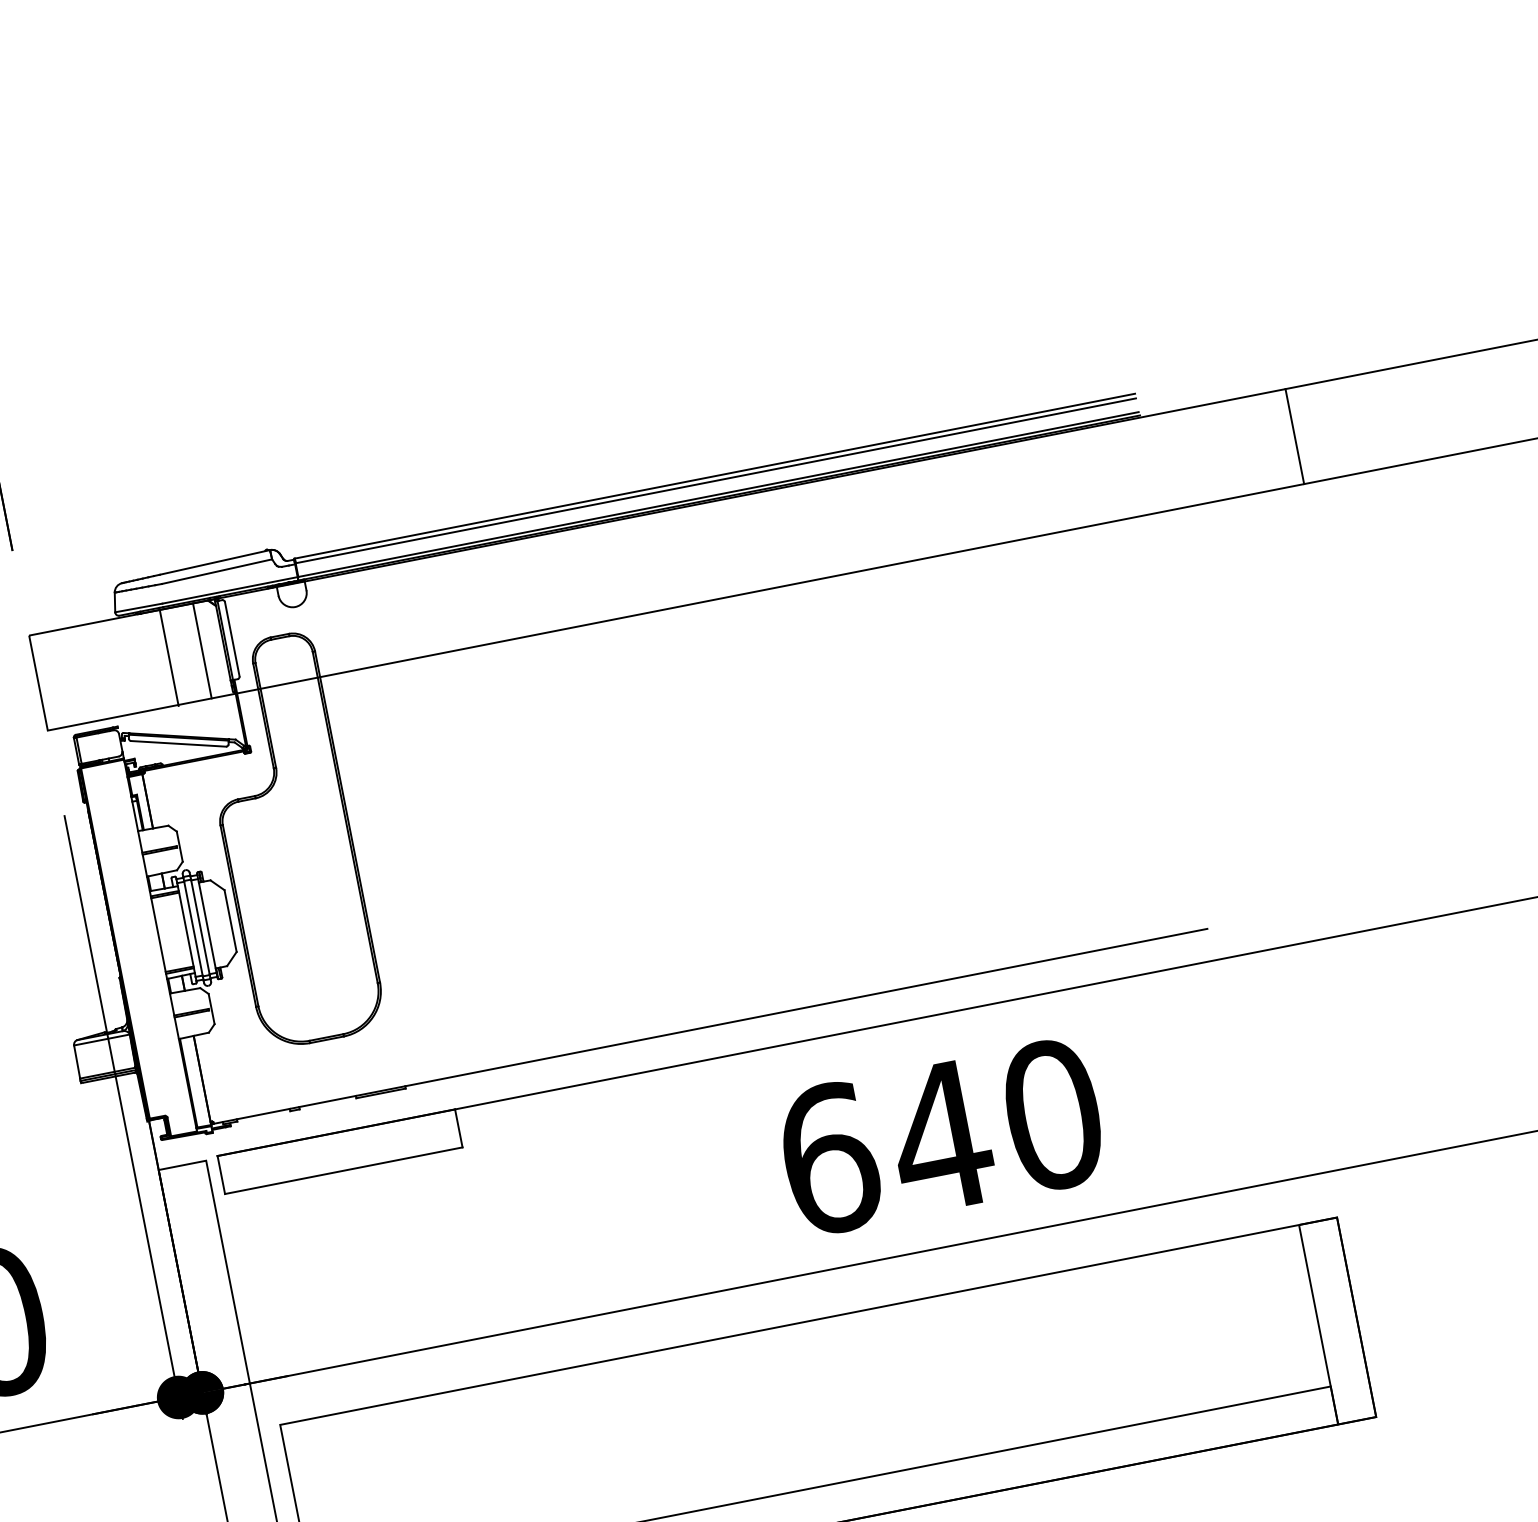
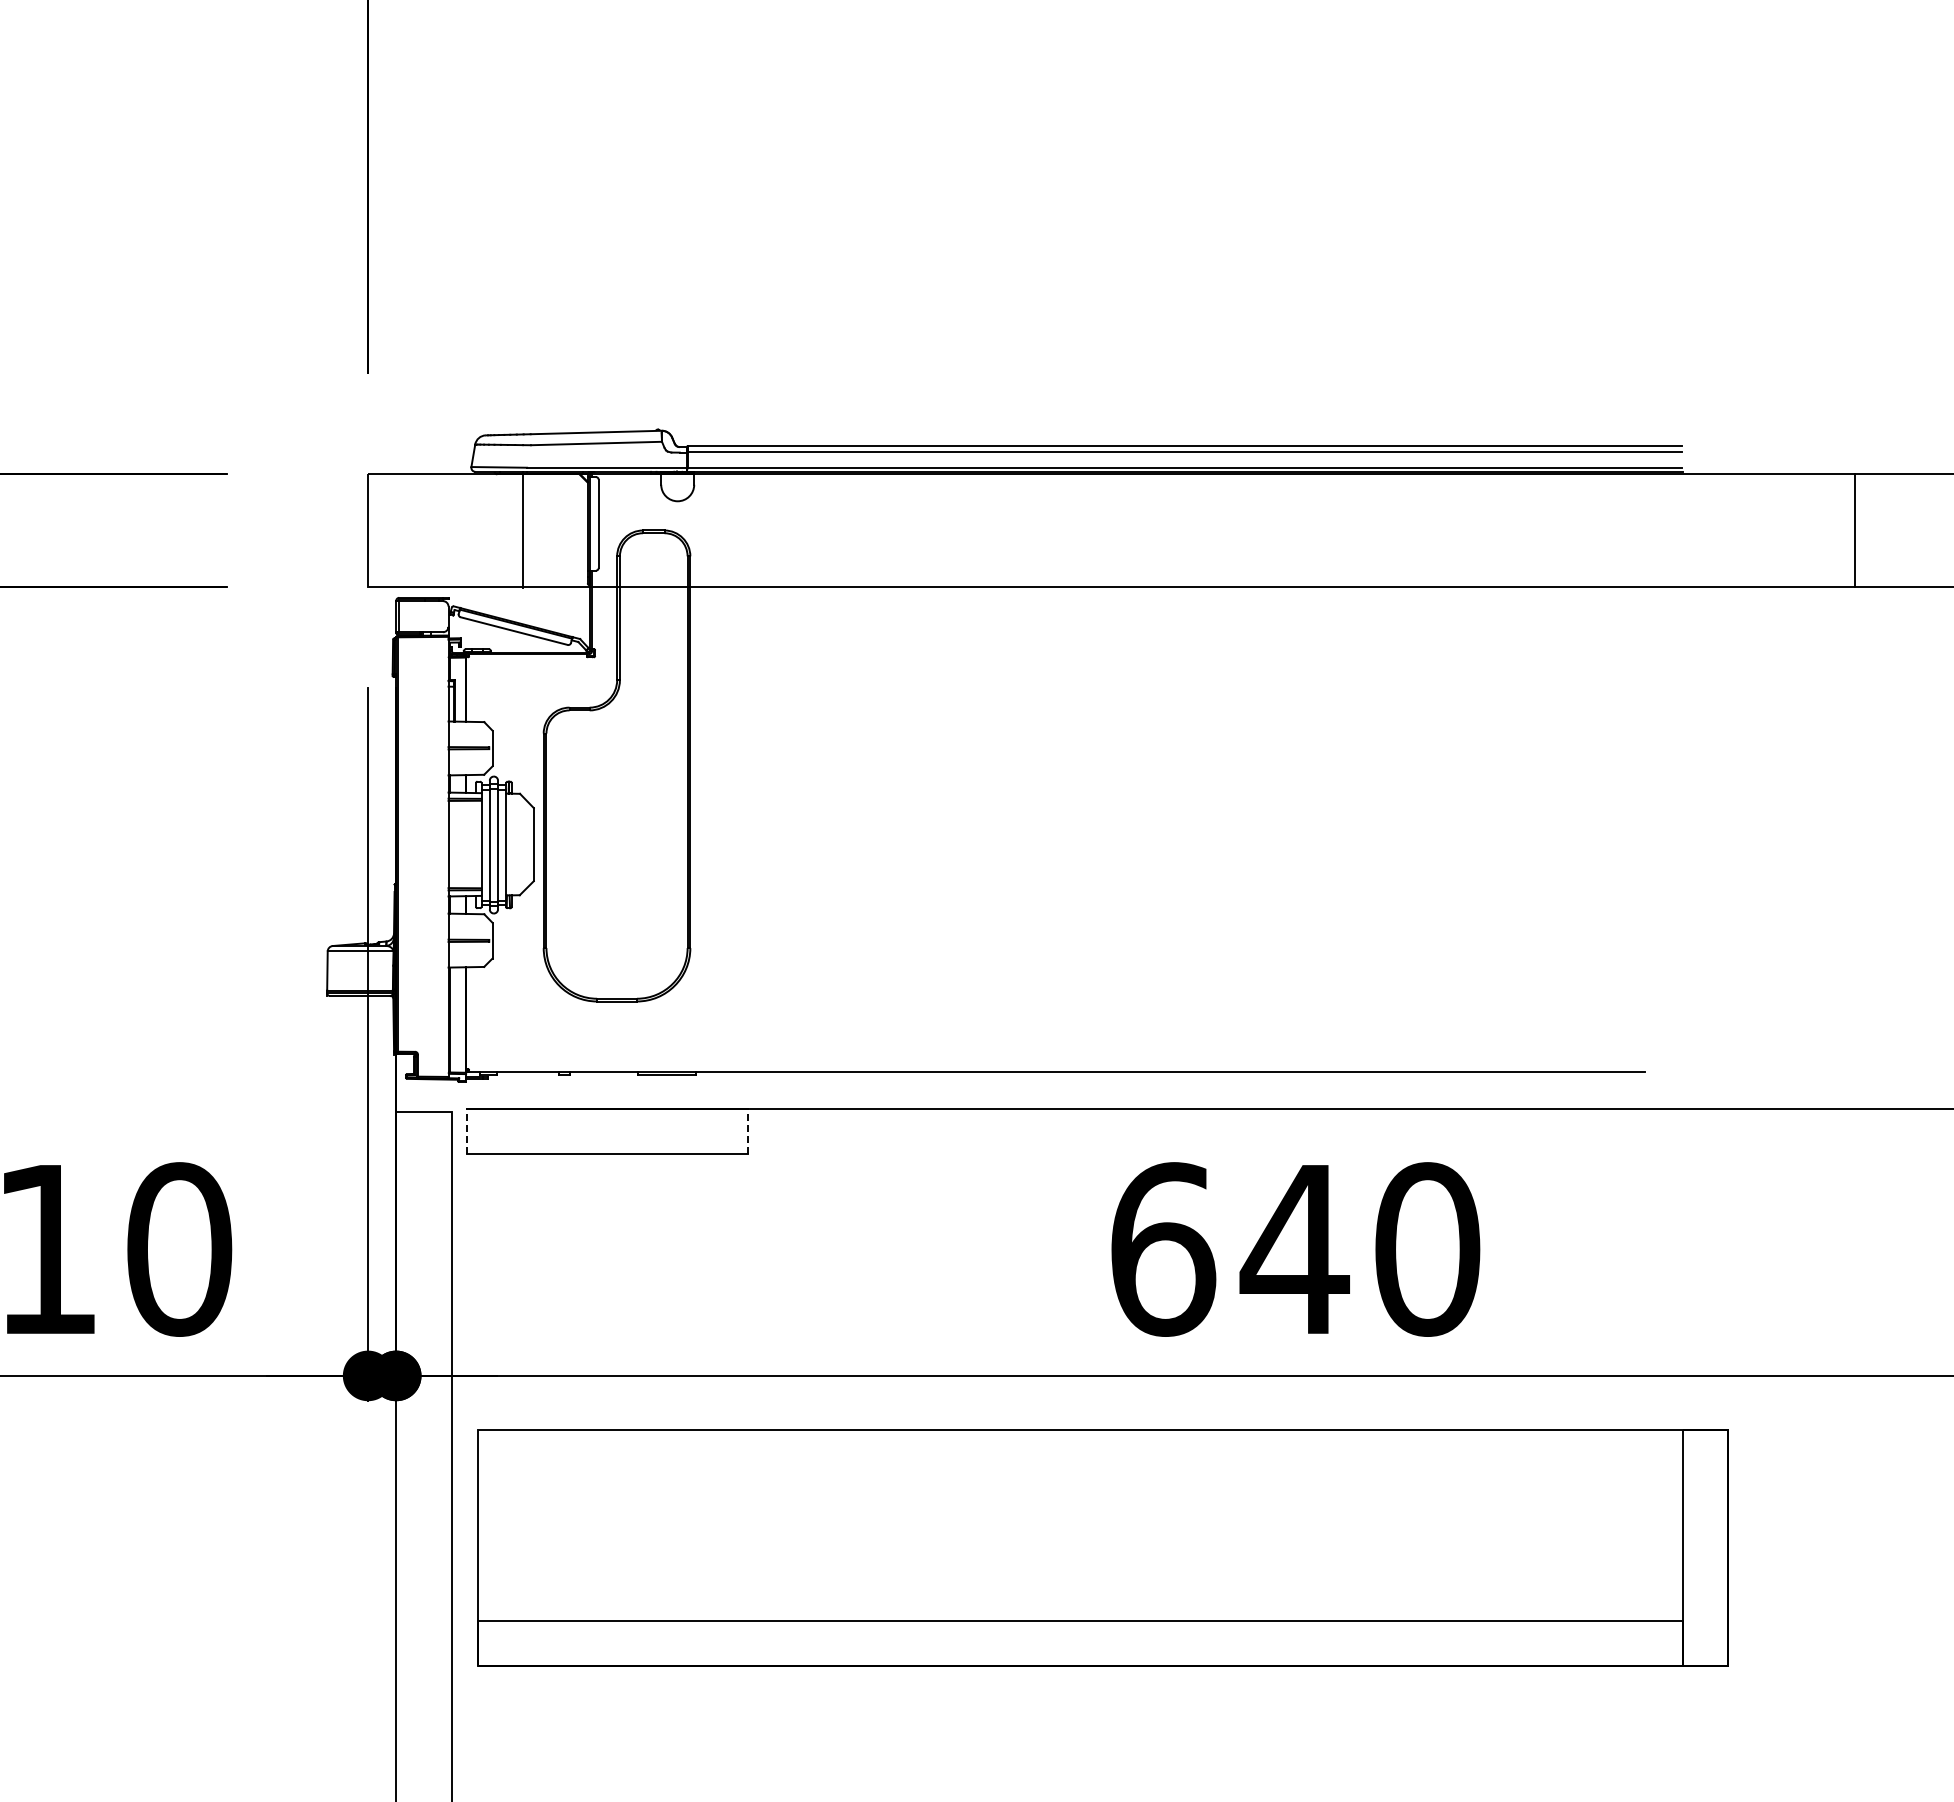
line: (202, 650) -> (562, 530), removed
line: (458, 1128) -> (747, 1131), solid -> dashed
line: (221, 1174) -> (466, 1131), solid -> dashed

